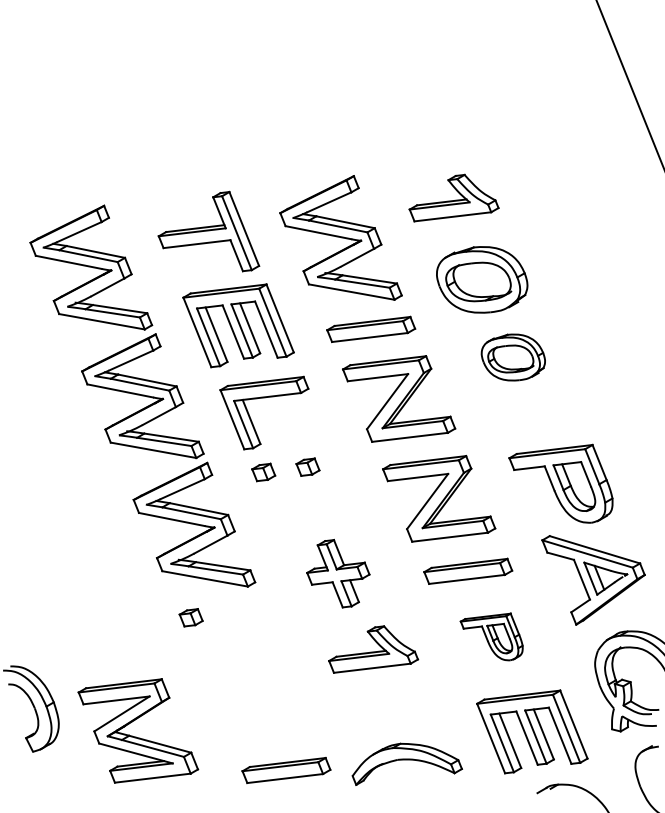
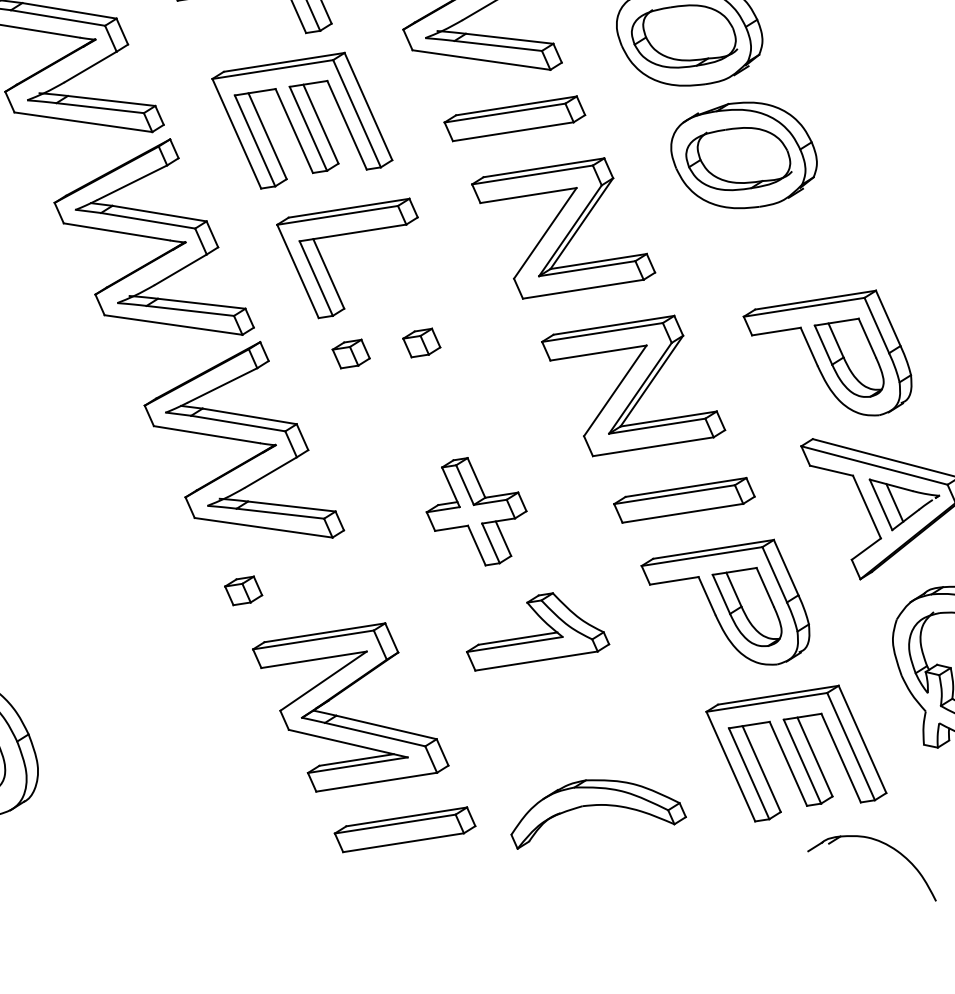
part: (513, 357) -> (744, 155), size x1.43
part: (491, 636) -> (725, 603), size x1.67
part: (136, 736) -> (348, 716), moved

